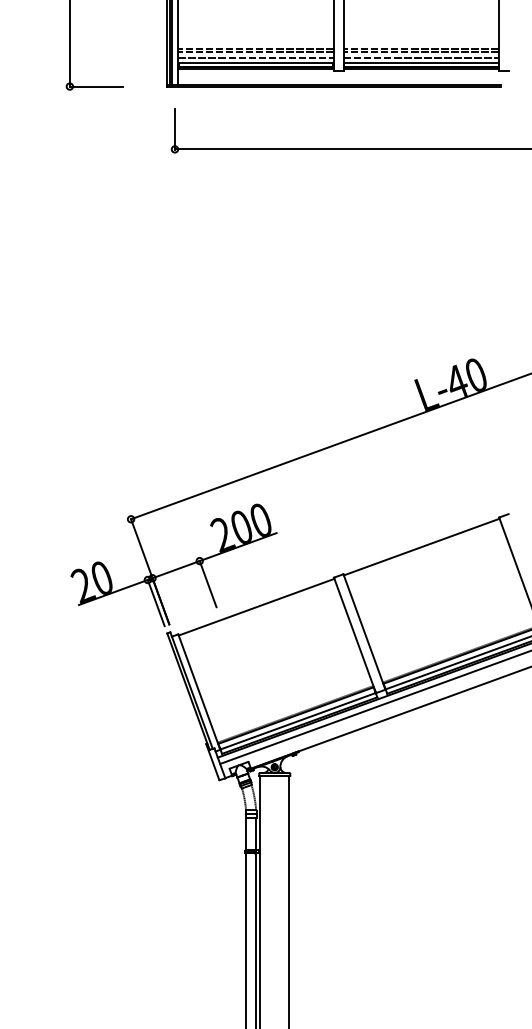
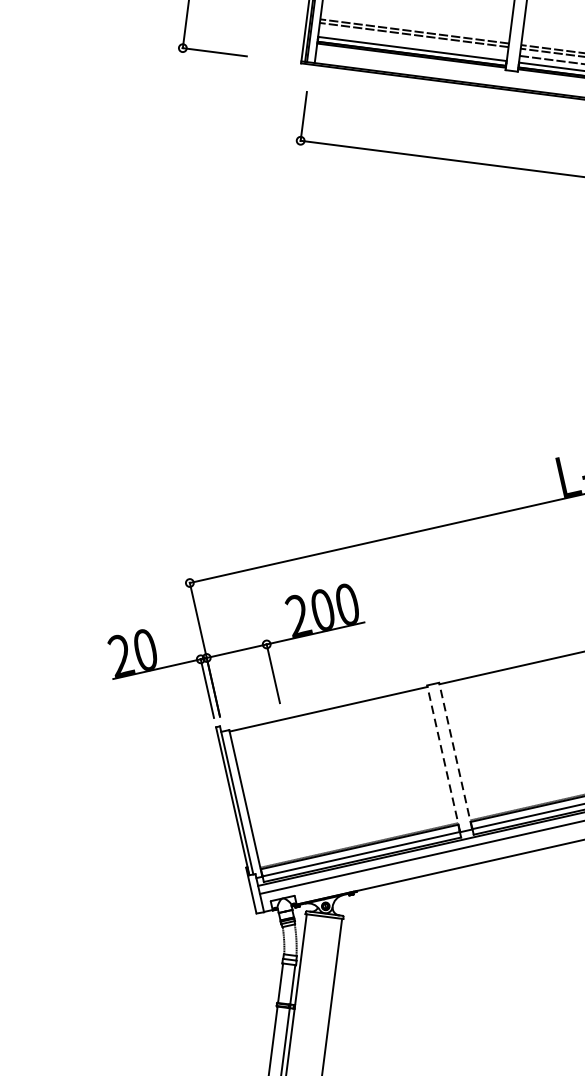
line: (255, 57) -> (412, 41), removed
line: (364, 631) -> (455, 755), solid -> dashed
line: (354, 634) -> (443, 757), solid -> dashed

